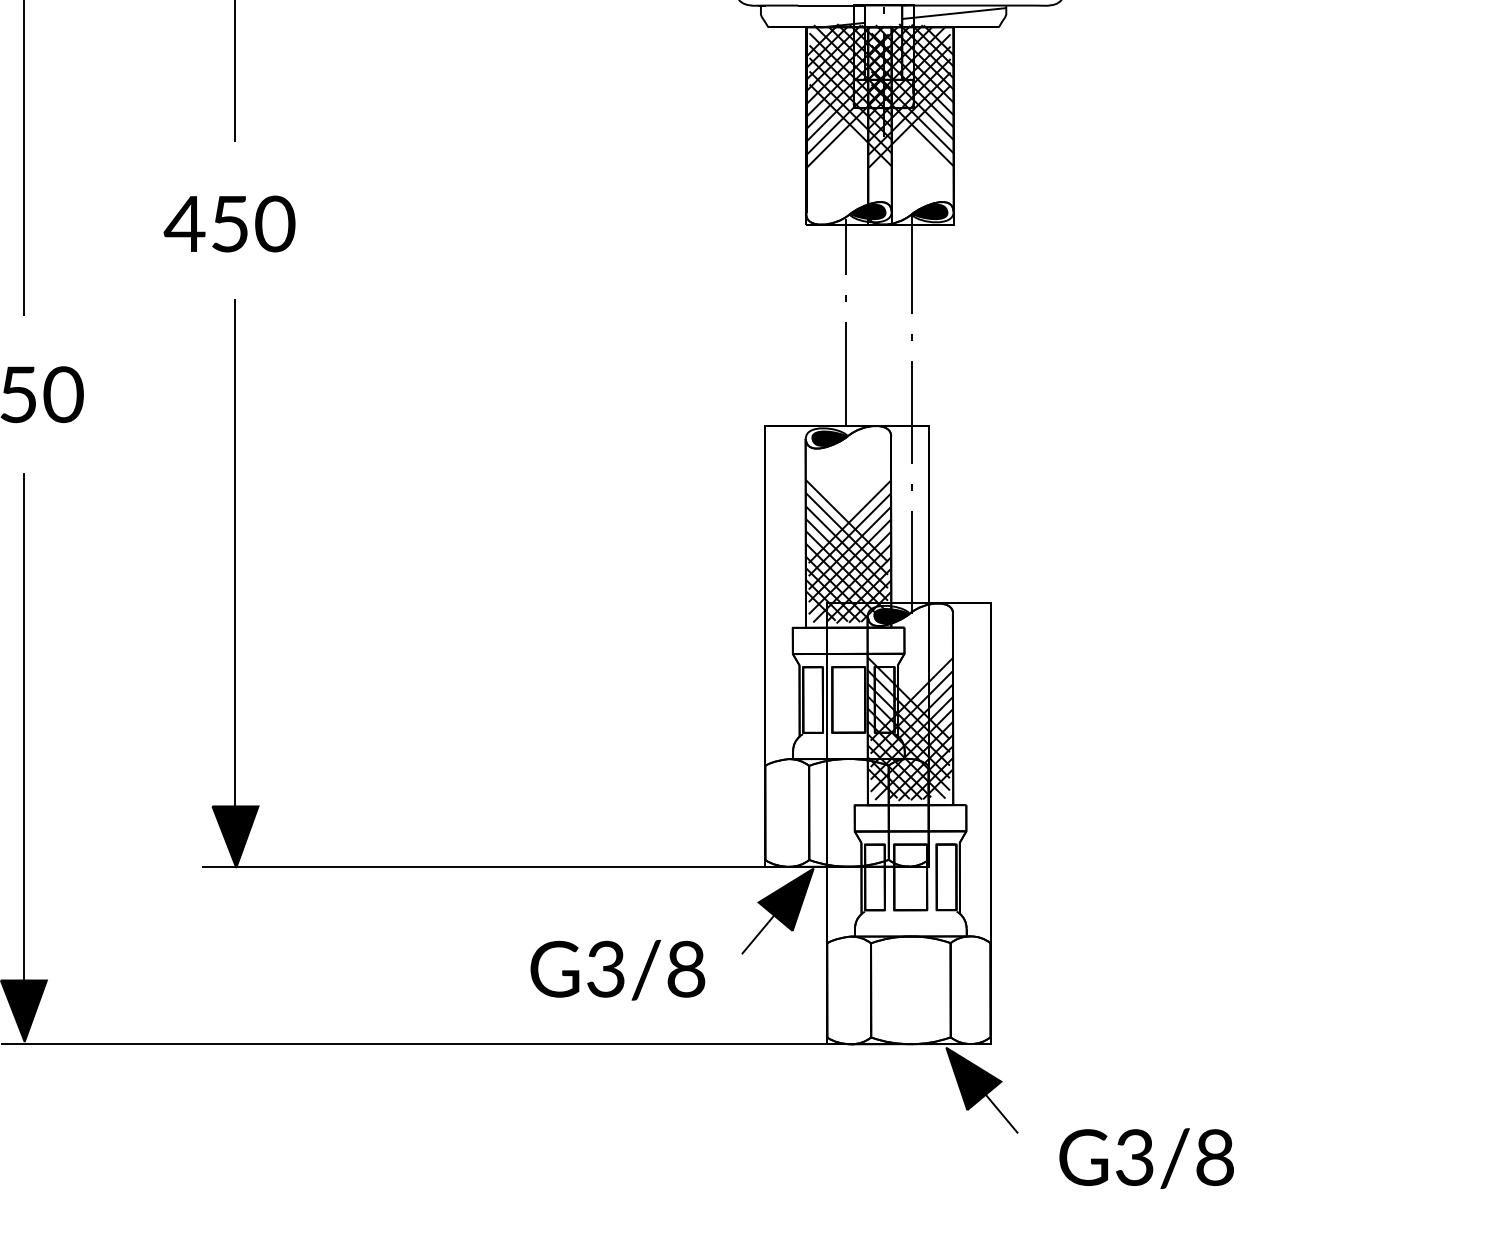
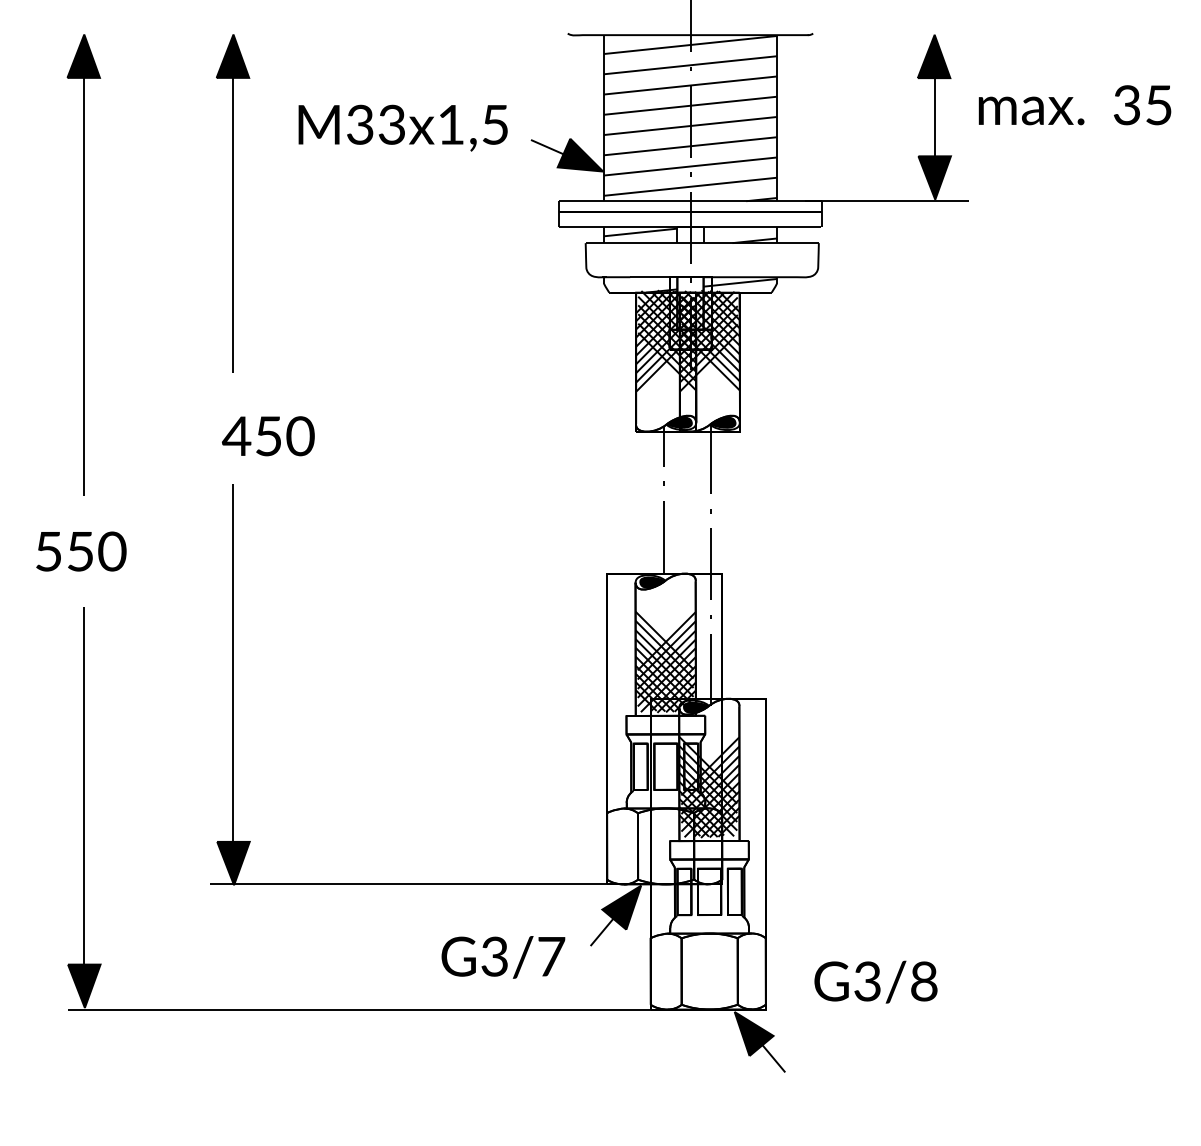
text: (229, 224) -> (268, 436), moved
text: (686, 968) -> (551, 956), G3/8 -> G3/7
text: (1145, 1157) -> (875, 981), moved

